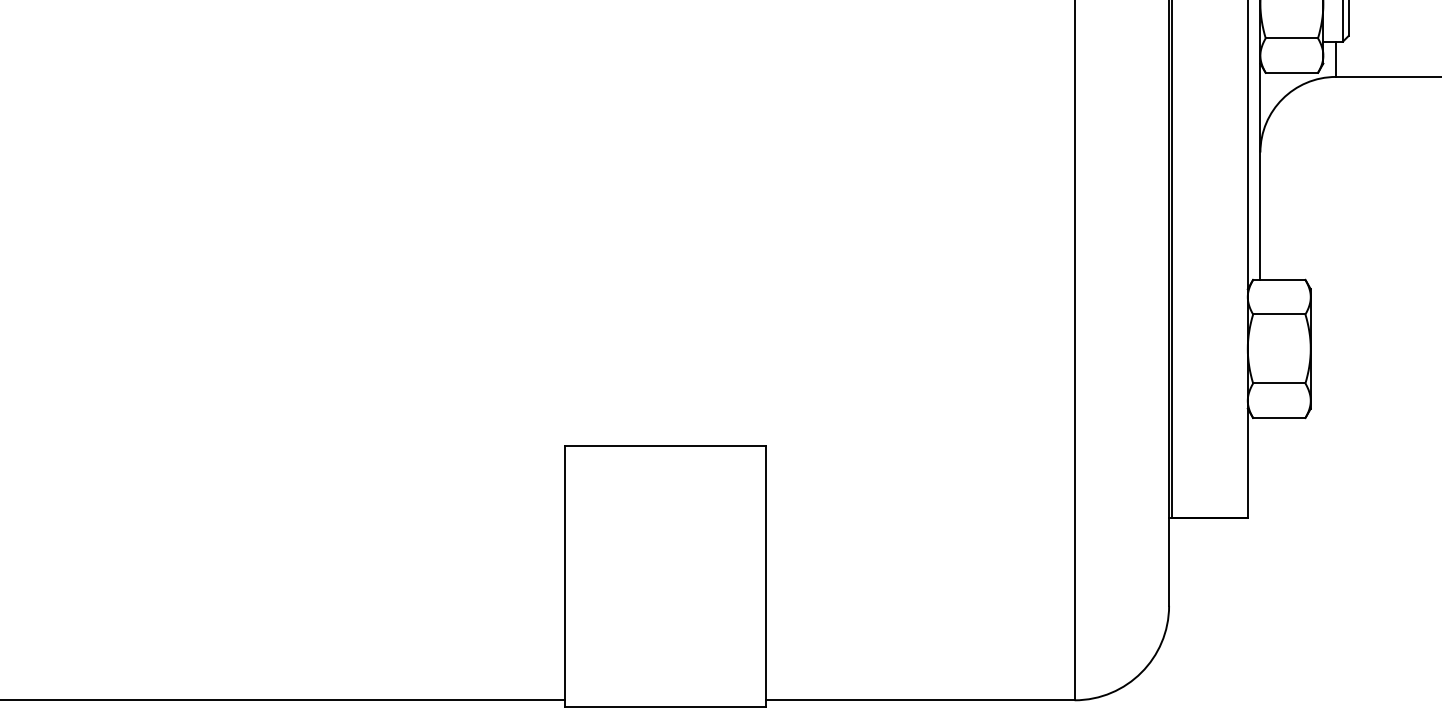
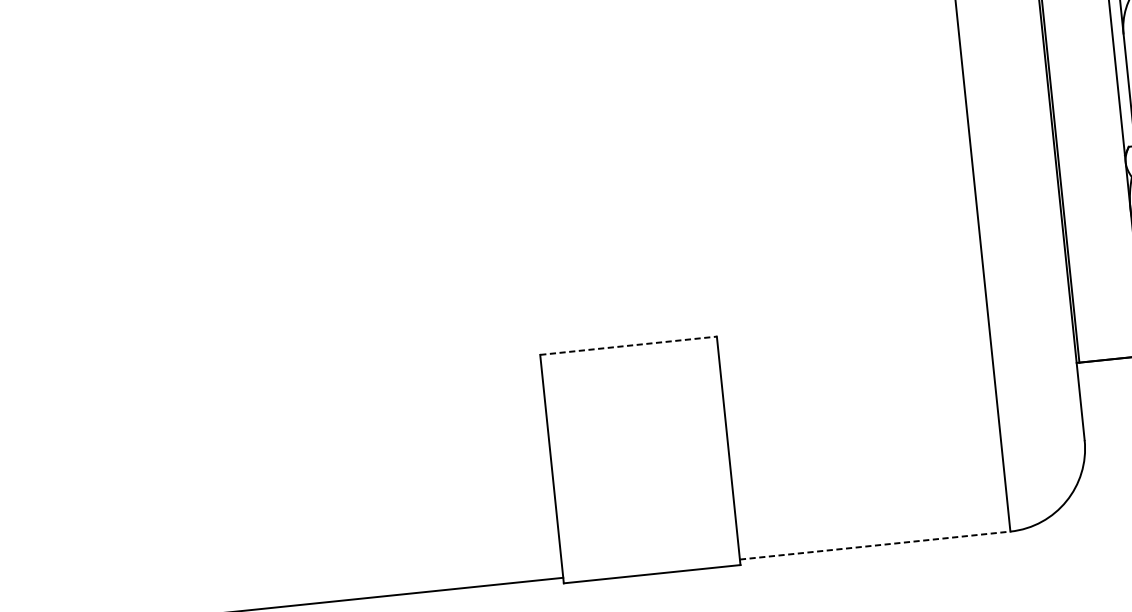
line: (665, 446) -> (628, 346), solid -> dashed
line: (920, 700) -> (875, 545), solid -> dashed

